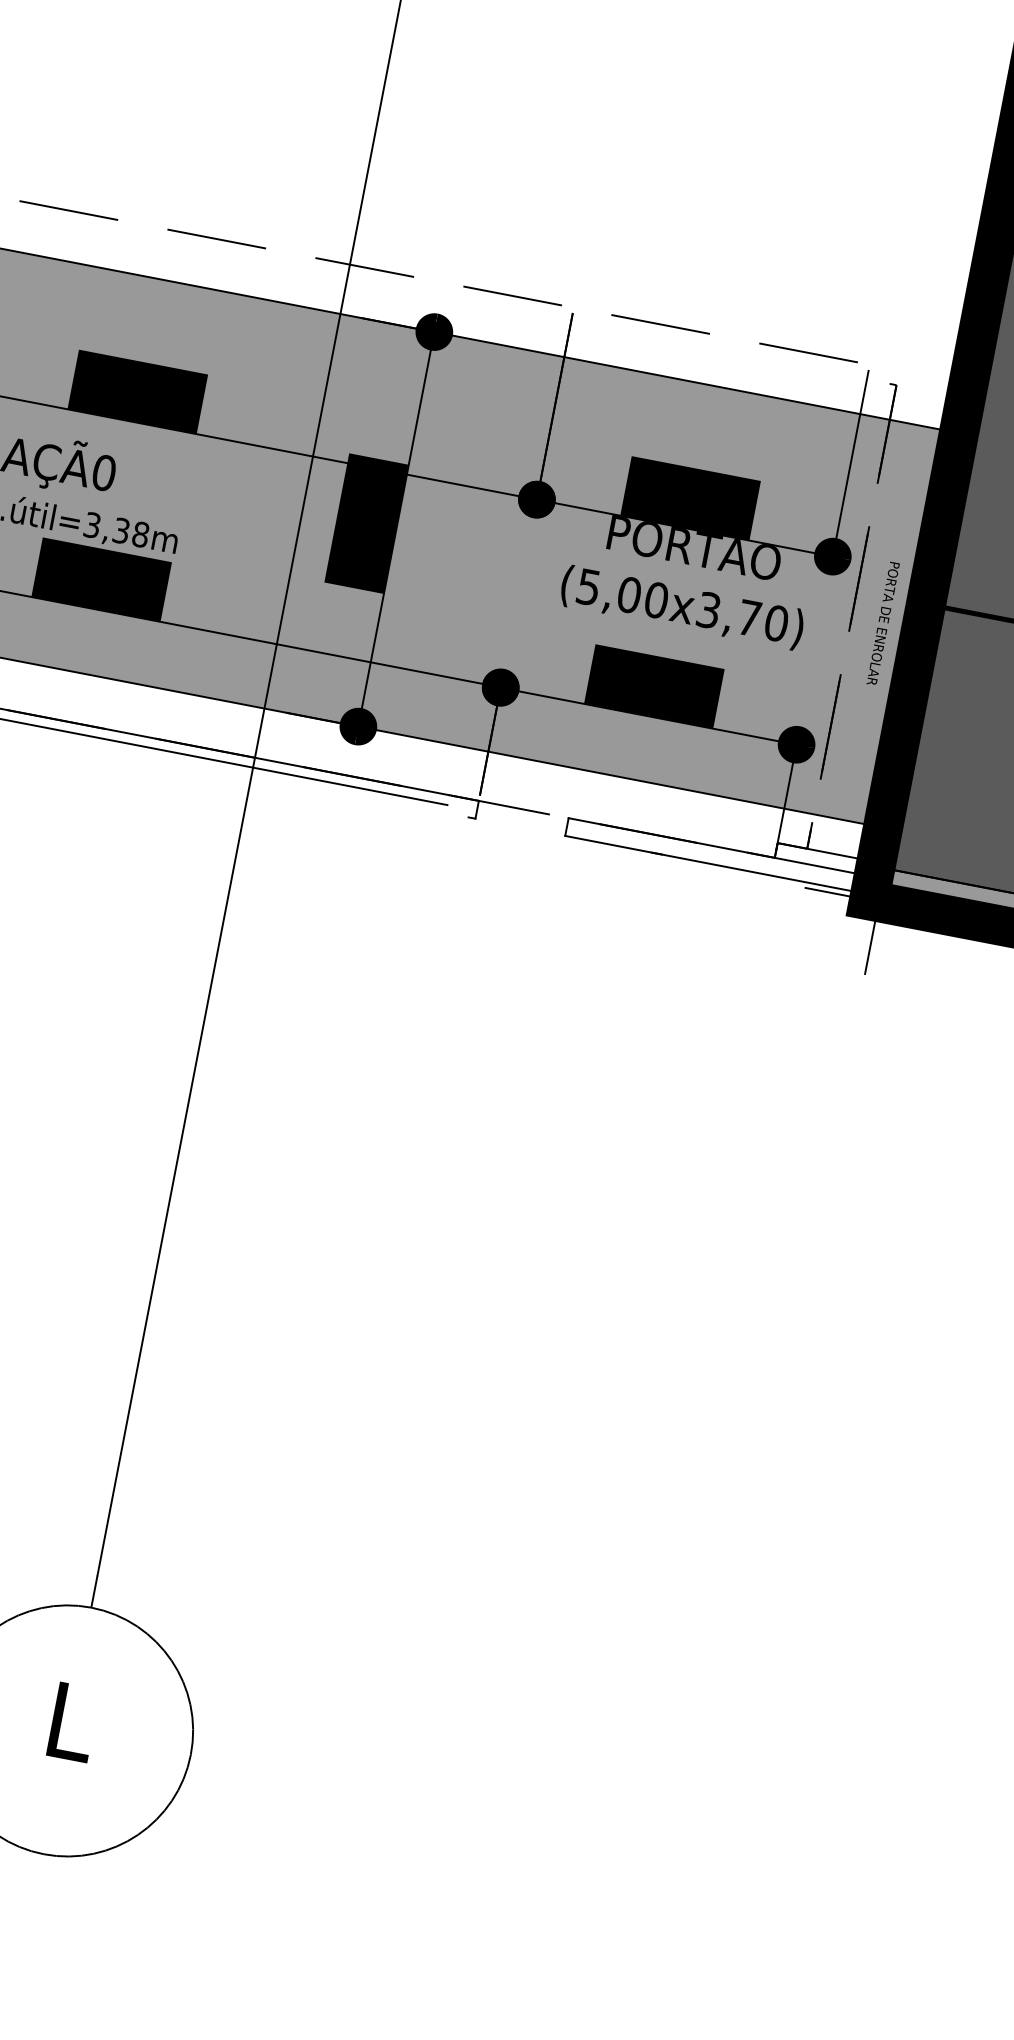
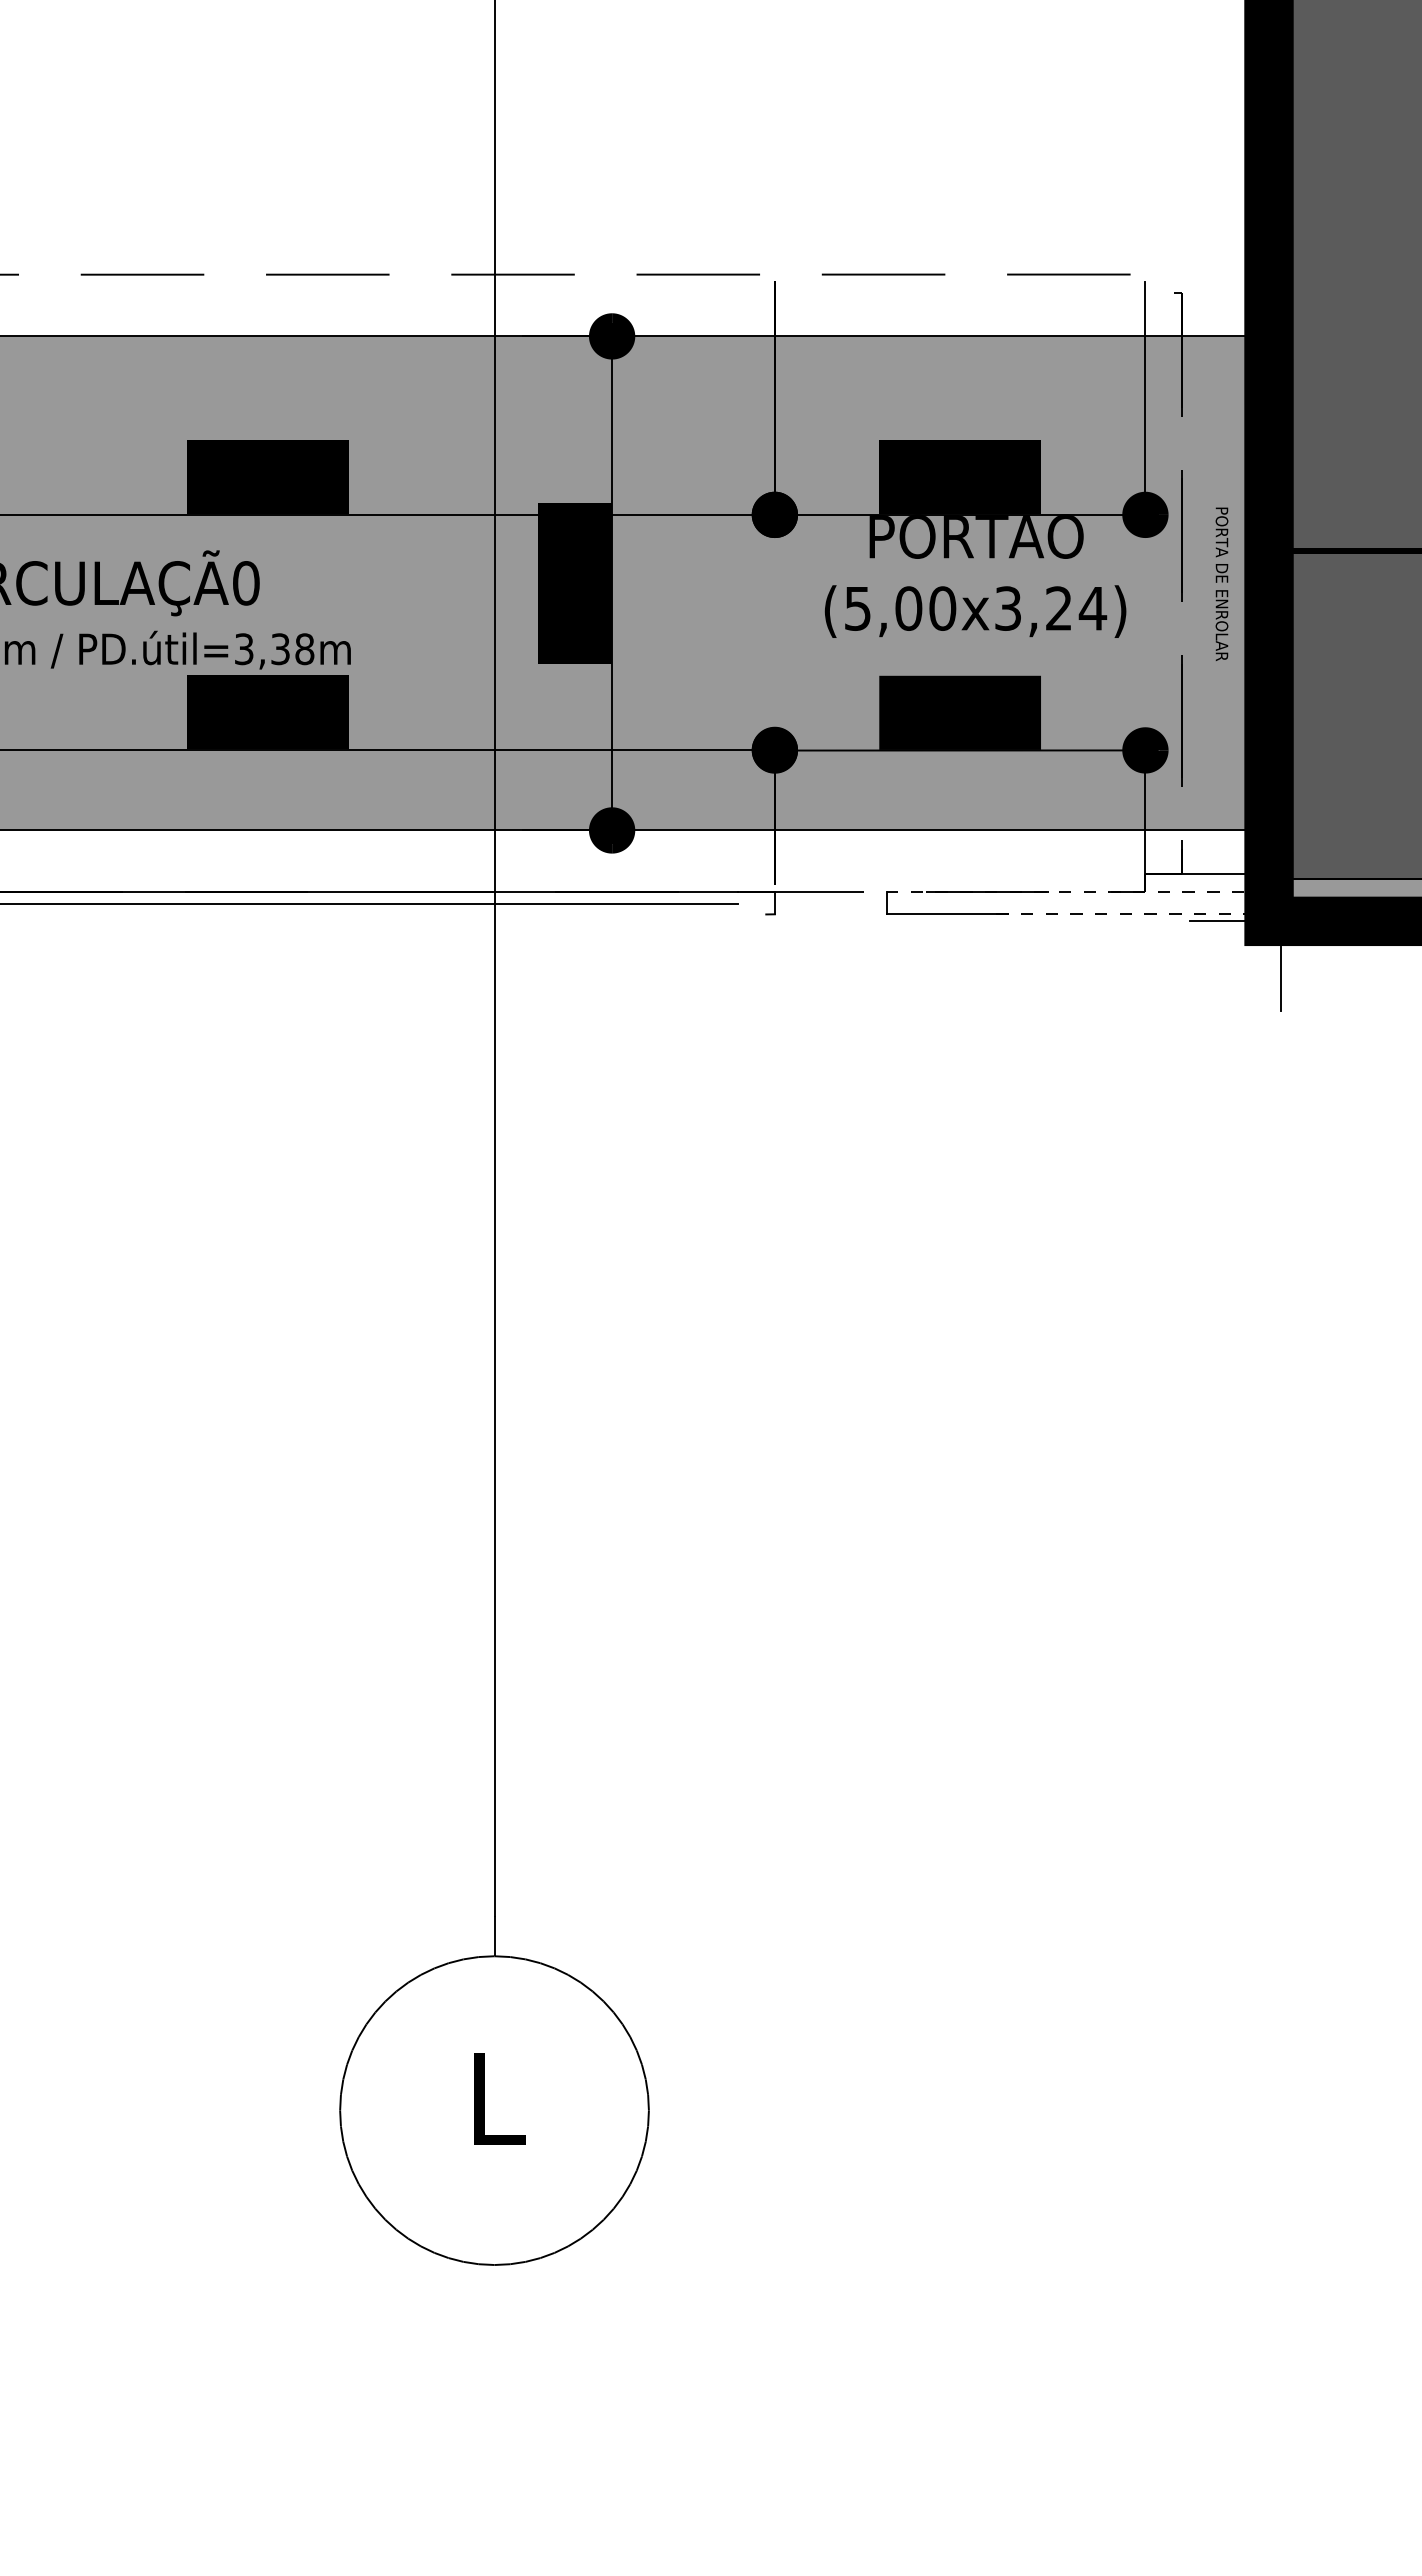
text: (763, 620) -> (1076, 608), (5,00x3,70) -> (5,00x3,24)
line: (721, 847) -> (1078, 892), solid -> dashed
line: (761, 873) -> (1133, 914), solid -> dashed

